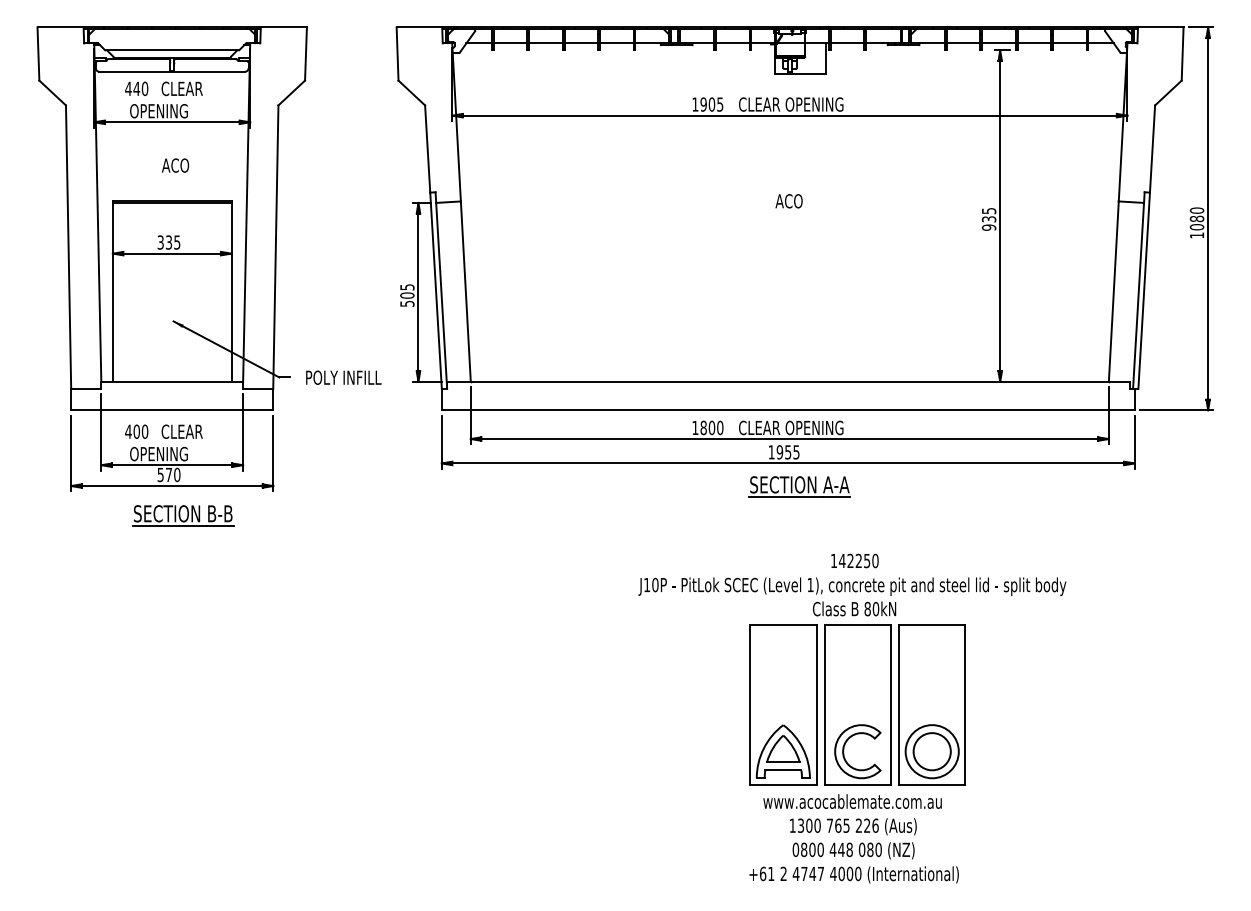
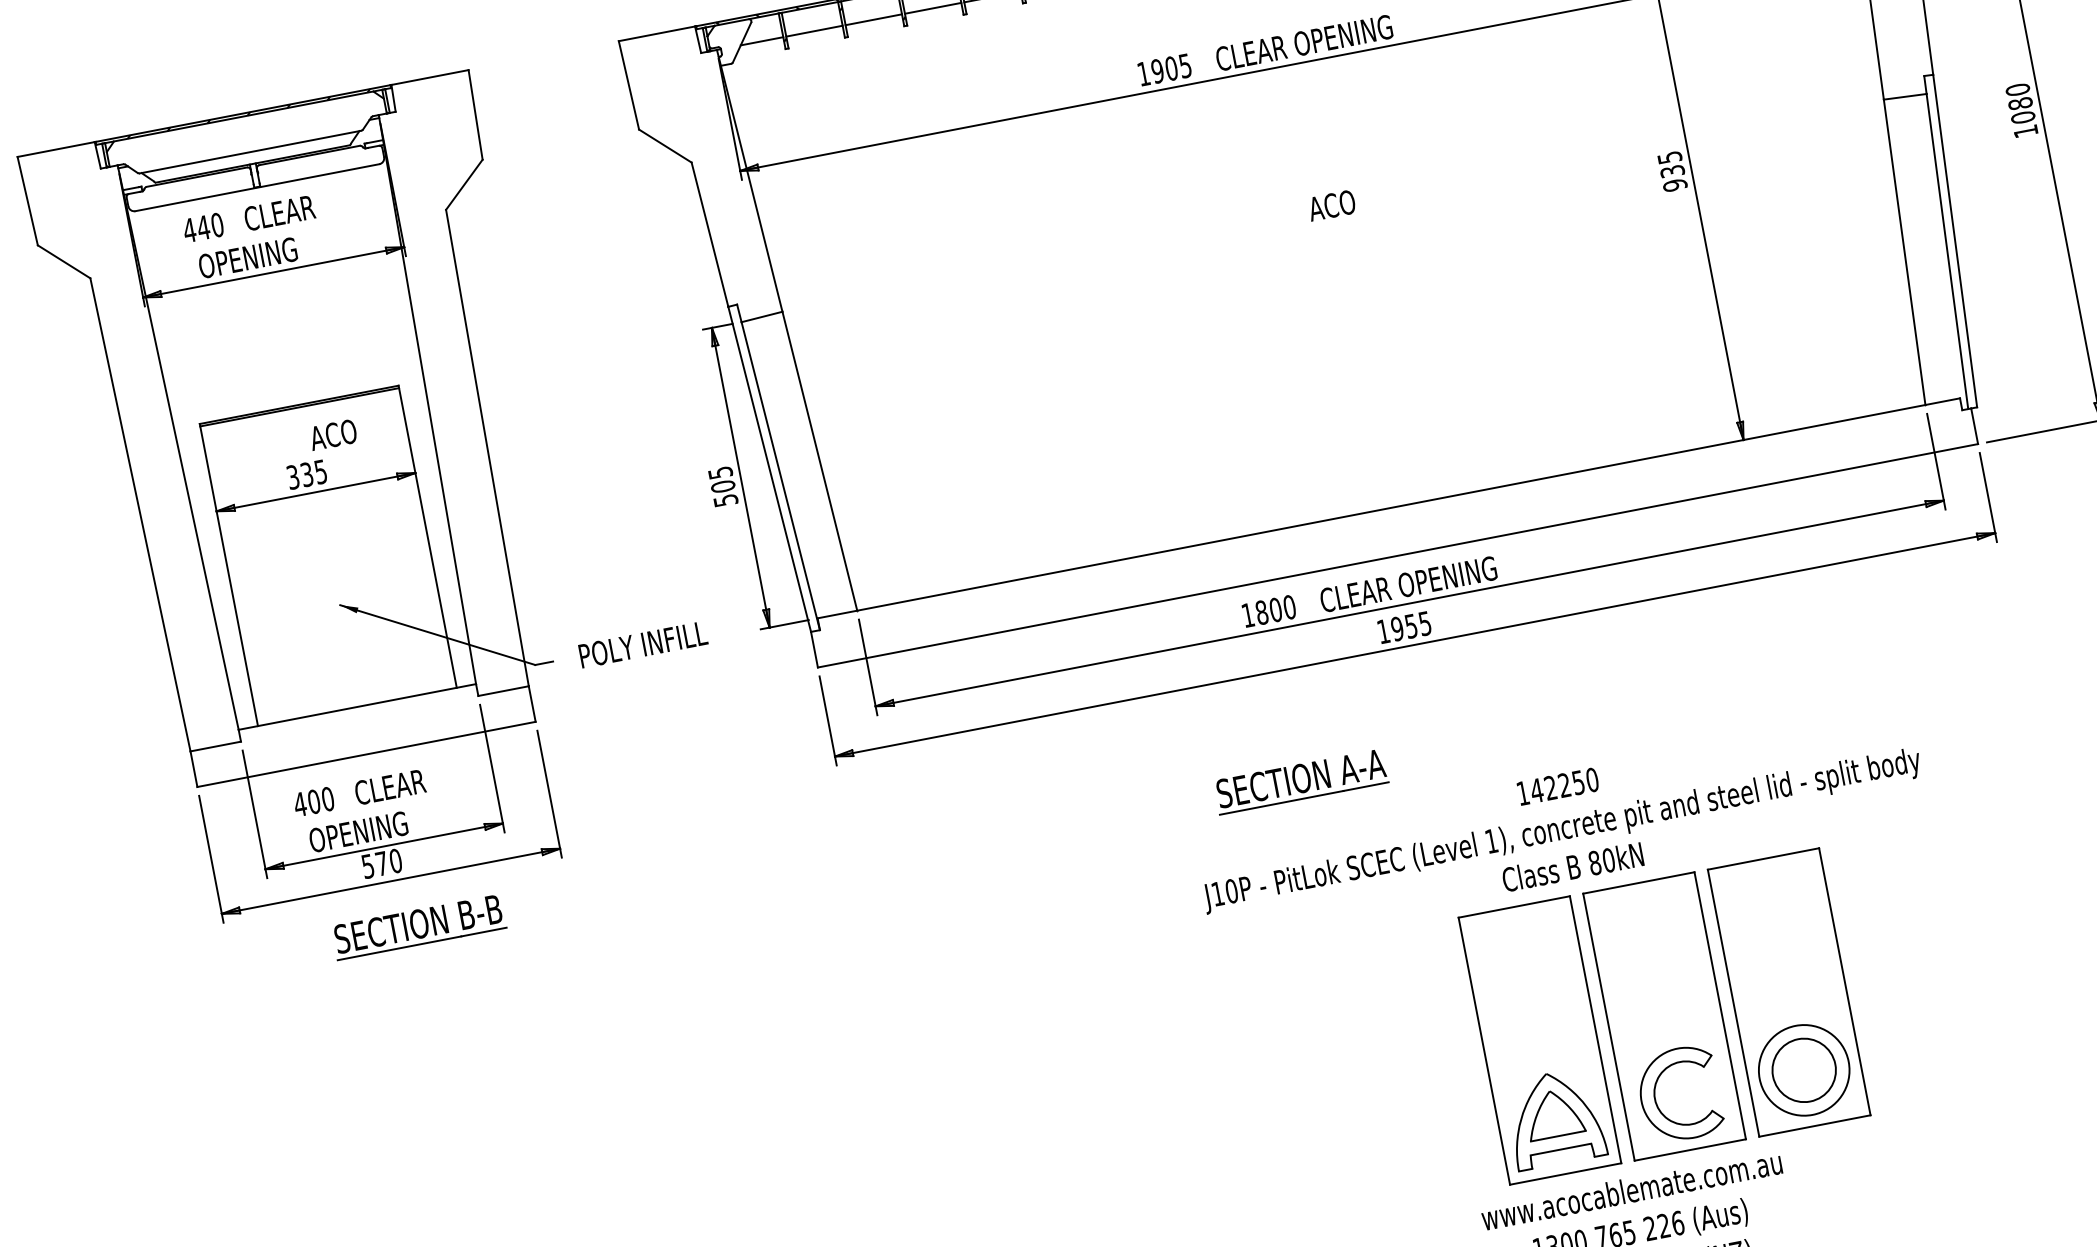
text: (175, 165) -> (333, 434), moved
part: (799, 486) -> (1301, 781), moved
part: (857, 704) -> (1663, 1015), moved

